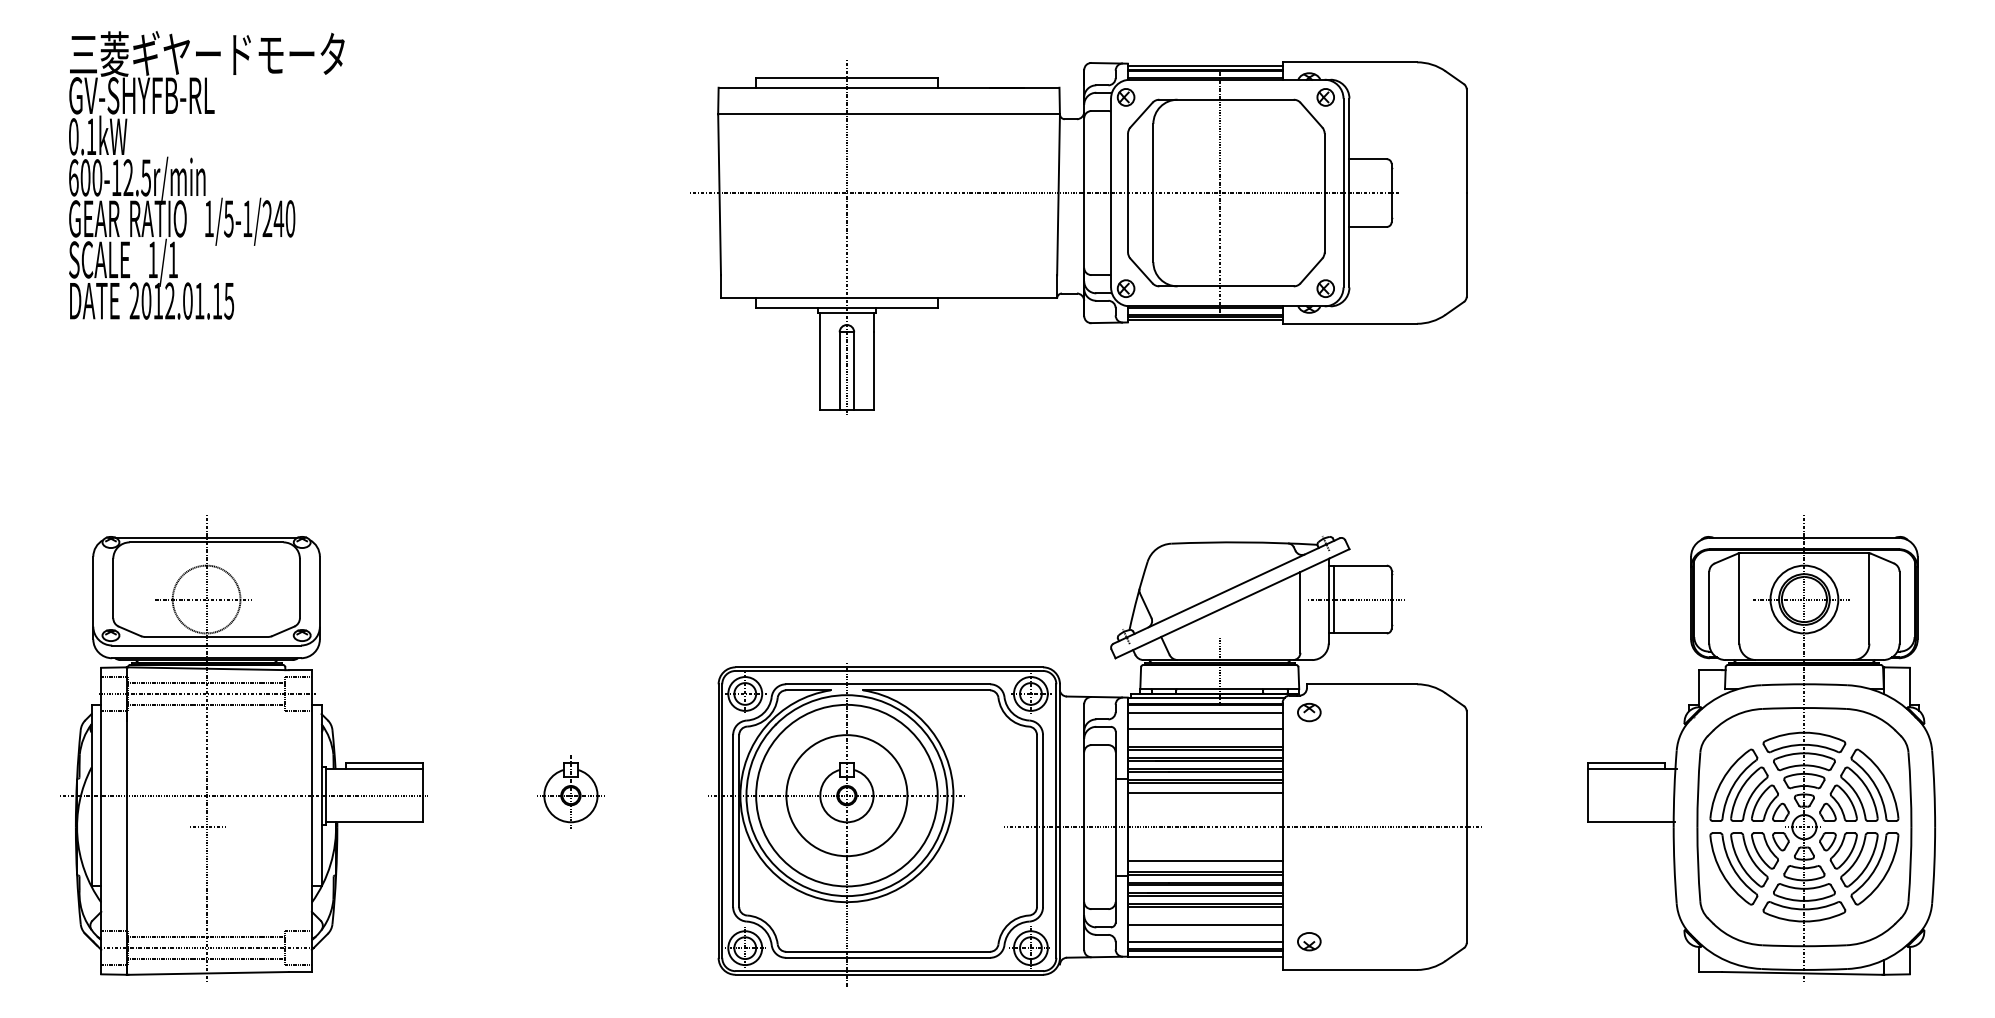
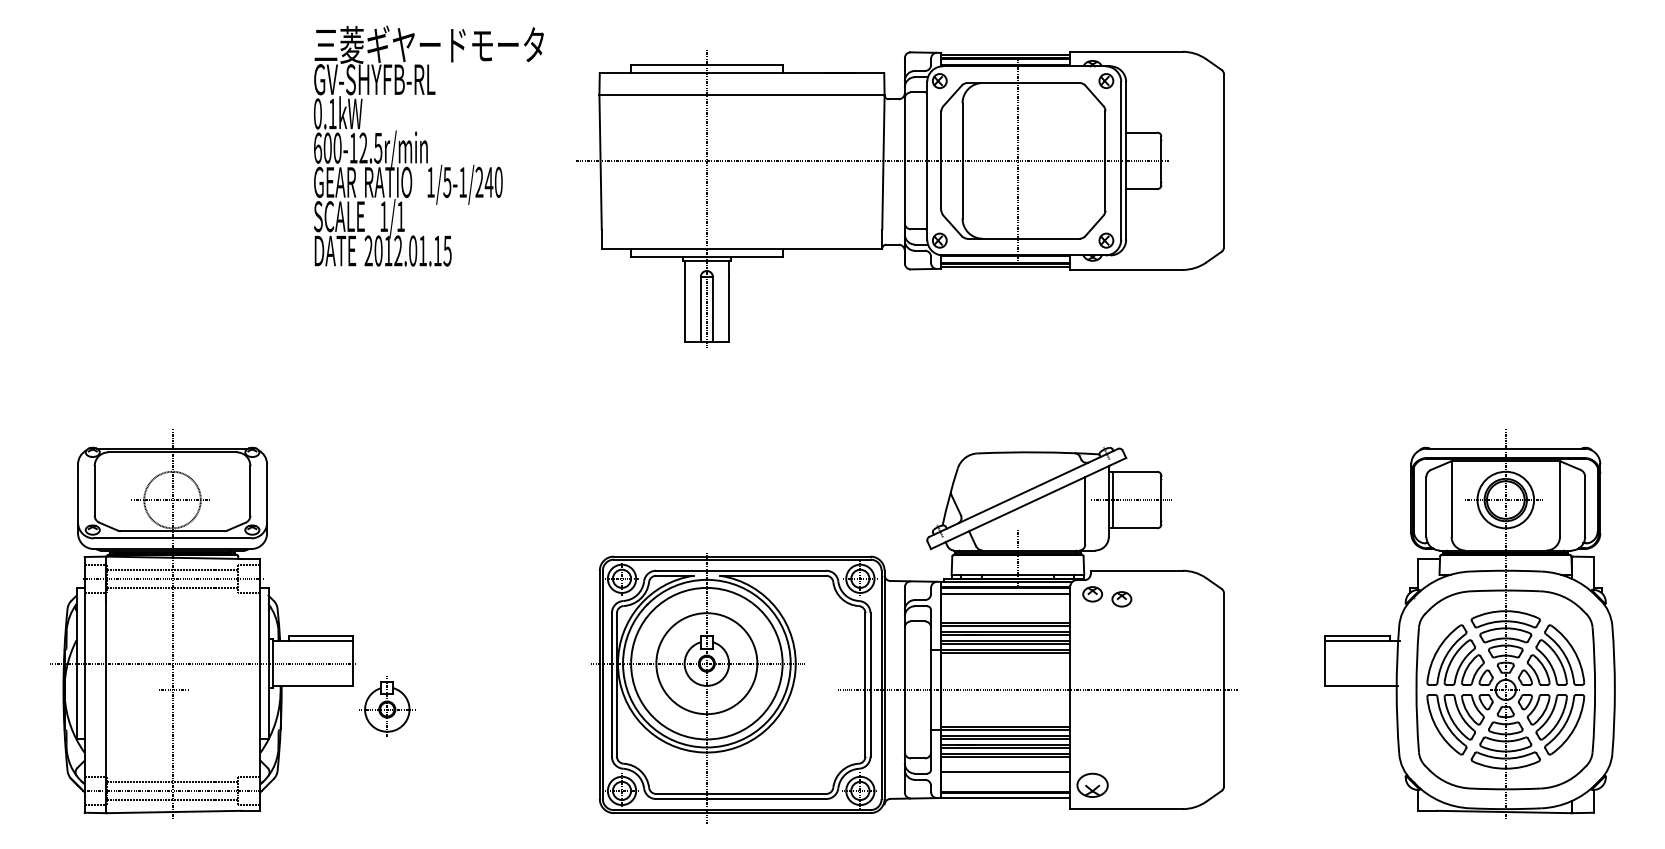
text: (206, 175) -> (428, 146), moved
part: (1344, 718) -> (1122, 599), added
line: (1204, 729) -> (1005, 608), removed
part: (570, 791) -> (386, 706), moved
line: (1204, 793) -> (1005, 661), removed
line: (1204, 861) -> (1005, 718), removed
line: (1204, 941) -> (1005, 785), removed
part: (1309, 941) -> (1092, 785), size x1.6

